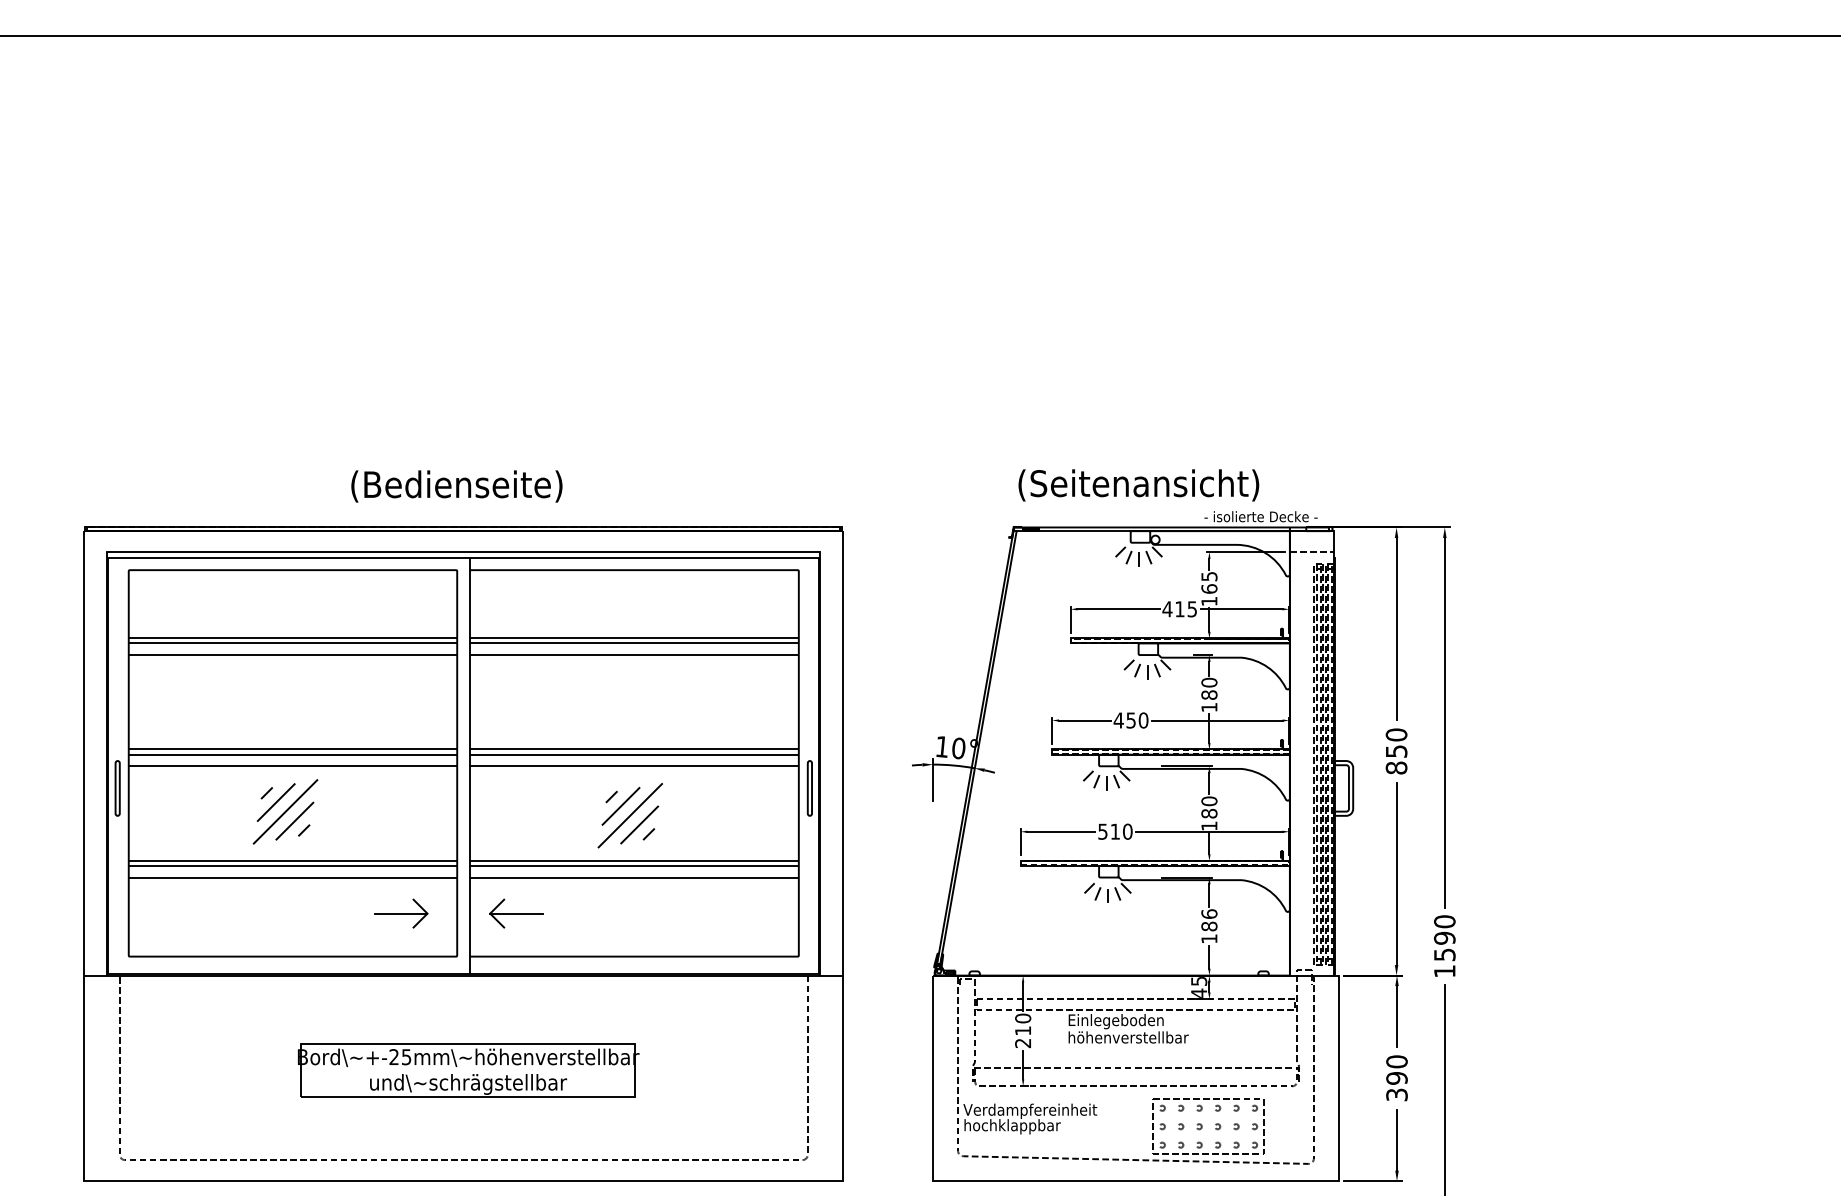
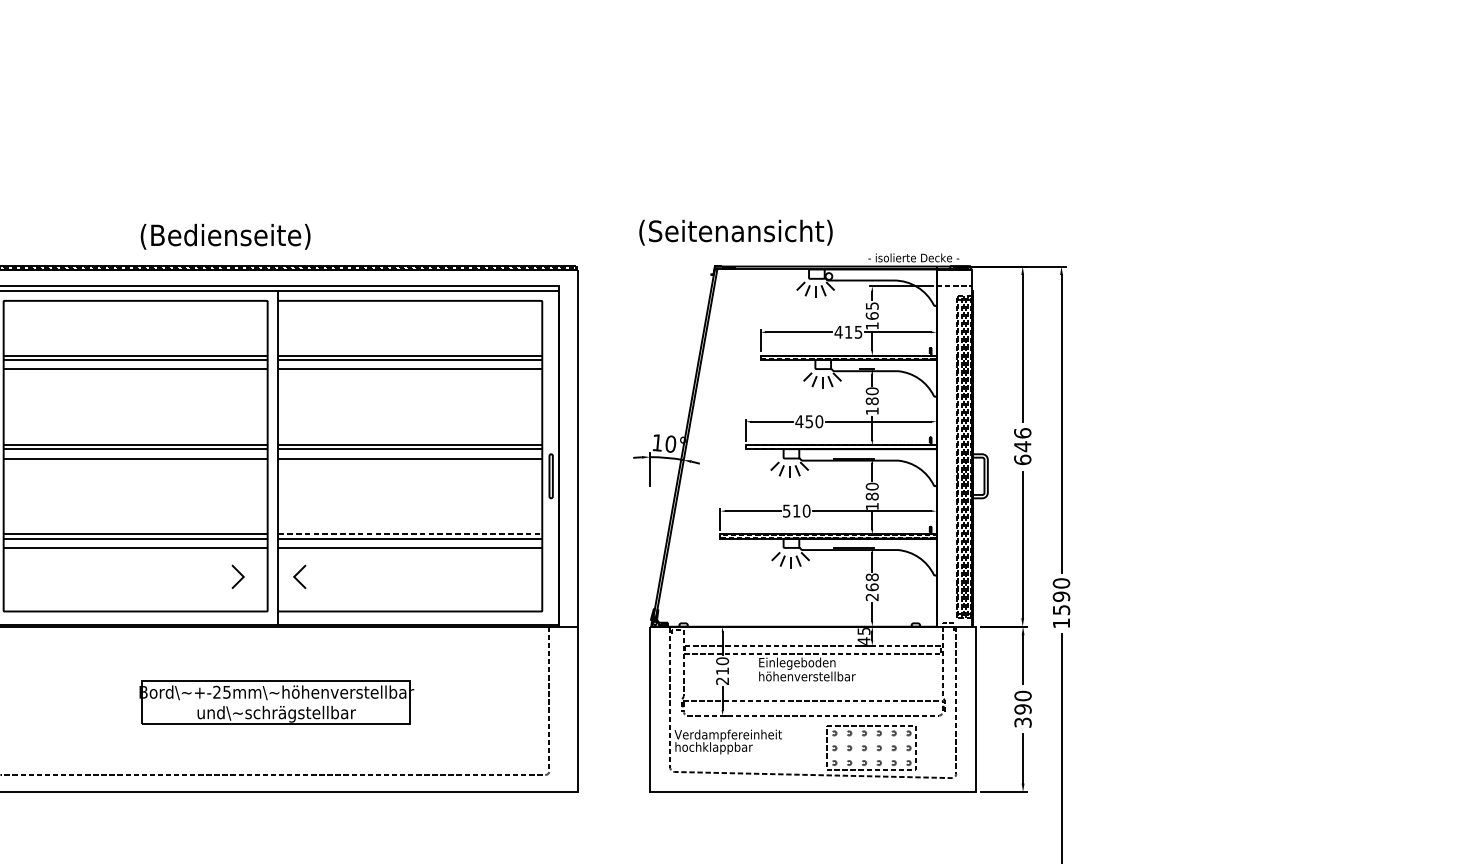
text: (1138, 485) -> (735, 232), moved
text: (456, 486) -> (225, 236), moved
text: (1396, 751) -> (1022, 446), 850 -> 646
part: (285, 811) -> (129, 494), removed
part: (629, 815) -> (406, 498), removed
line: (635, 860) -> (410, 534), solid -> dashed
line: (400, 913) -> (222, 576), removed
line: (516, 913) -> (315, 576), removed
text: (1209, 926) -> (872, 587), 186 -> 268

